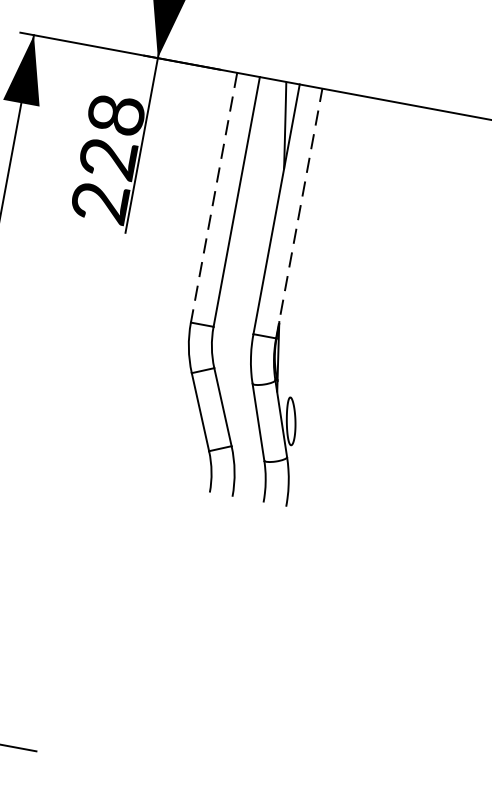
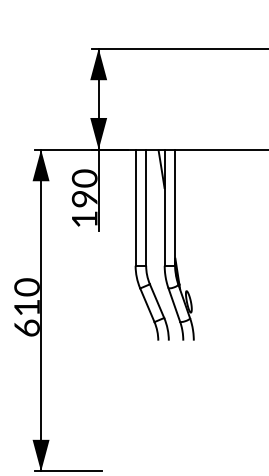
text: (107, 157) -> (84, 198), 228 -> 190
line: (213, 199) -> (135, 208), dashed -> solid
line: (299, 213) -> (175, 207), dashed -> solid

